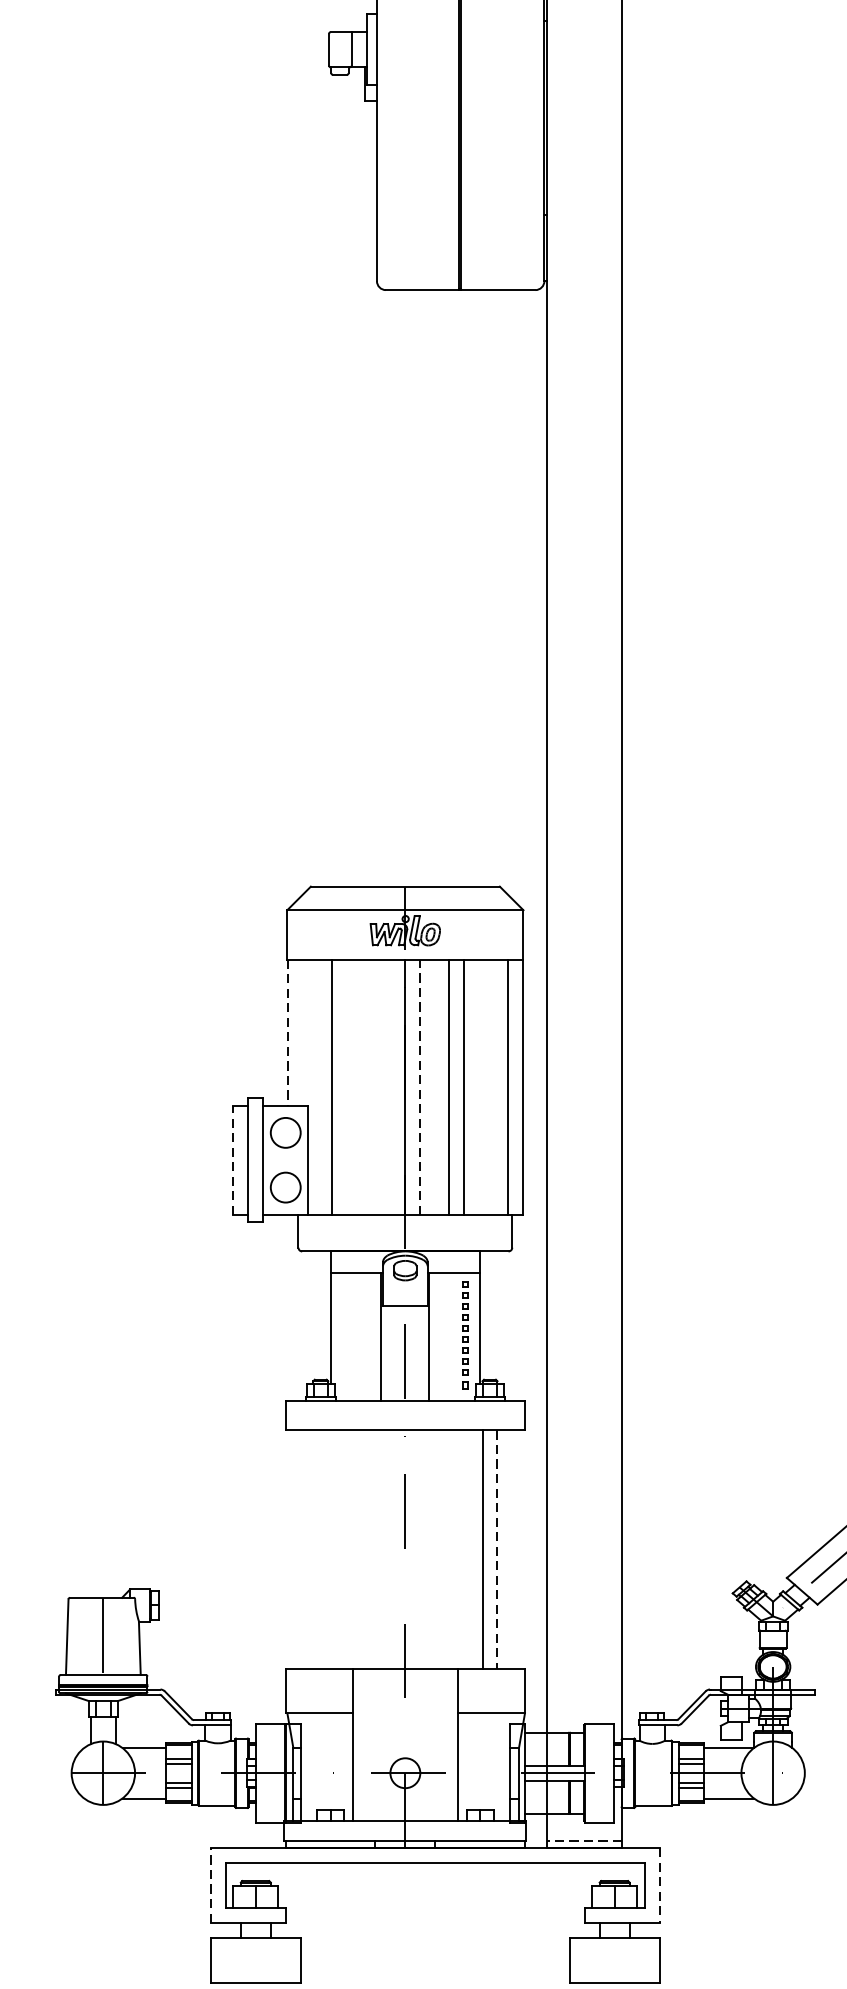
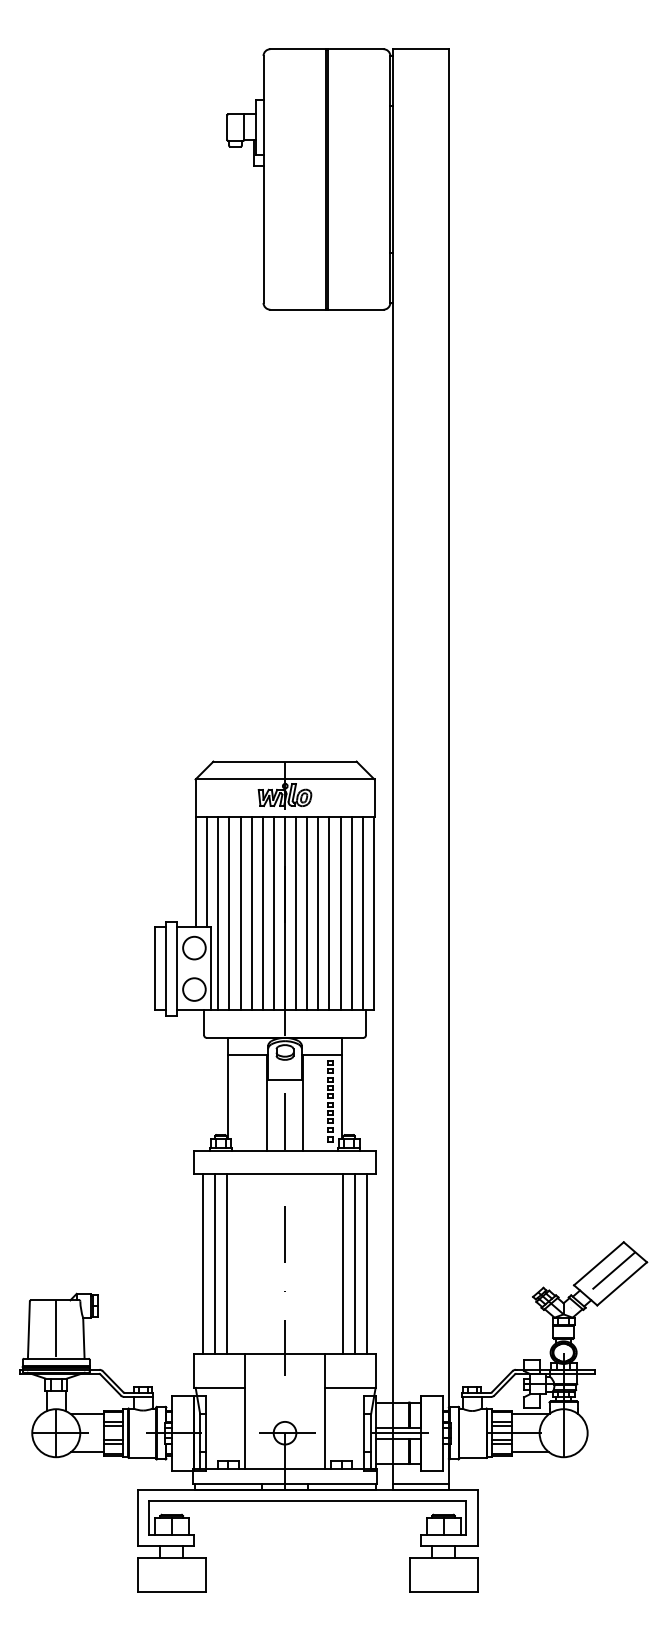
line: (303, 1031) -> (207, 871), added
line: (288, 1033) -> (196, 872), dashed -> solid
line: (317, 1087) -> (218, 913), added
line: (346, 1087) -> (240, 913), added
line: (361, 1087) -> (251, 913), added
line: (375, 1087) -> (262, 913), added
line: (390, 1087) -> (273, 913), added
line: (420, 1087) -> (296, 913), dashed -> solid
line: (435, 1087) -> (307, 913), added
line: (478, 1087) -> (340, 913), added
line: (493, 1087) -> (351, 913), added
line: (233, 1159) -> (154, 968), dashed -> solid
line: (296, 1549) -> (202, 1263), added
line: (313, 1549) -> (215, 1263), added
line: (328, 1549) -> (226, 1263), added
line: (514, 1549) -> (367, 1263), added
line: (497, 1550) -> (354, 1264), dashed -> solid
line: (584, 1840) -> (420, 1484), dashed -> solid
line: (210, 1884) -> (137, 1517), dashed -> solid
line: (659, 1885) -> (477, 1518), dashed -> solid

